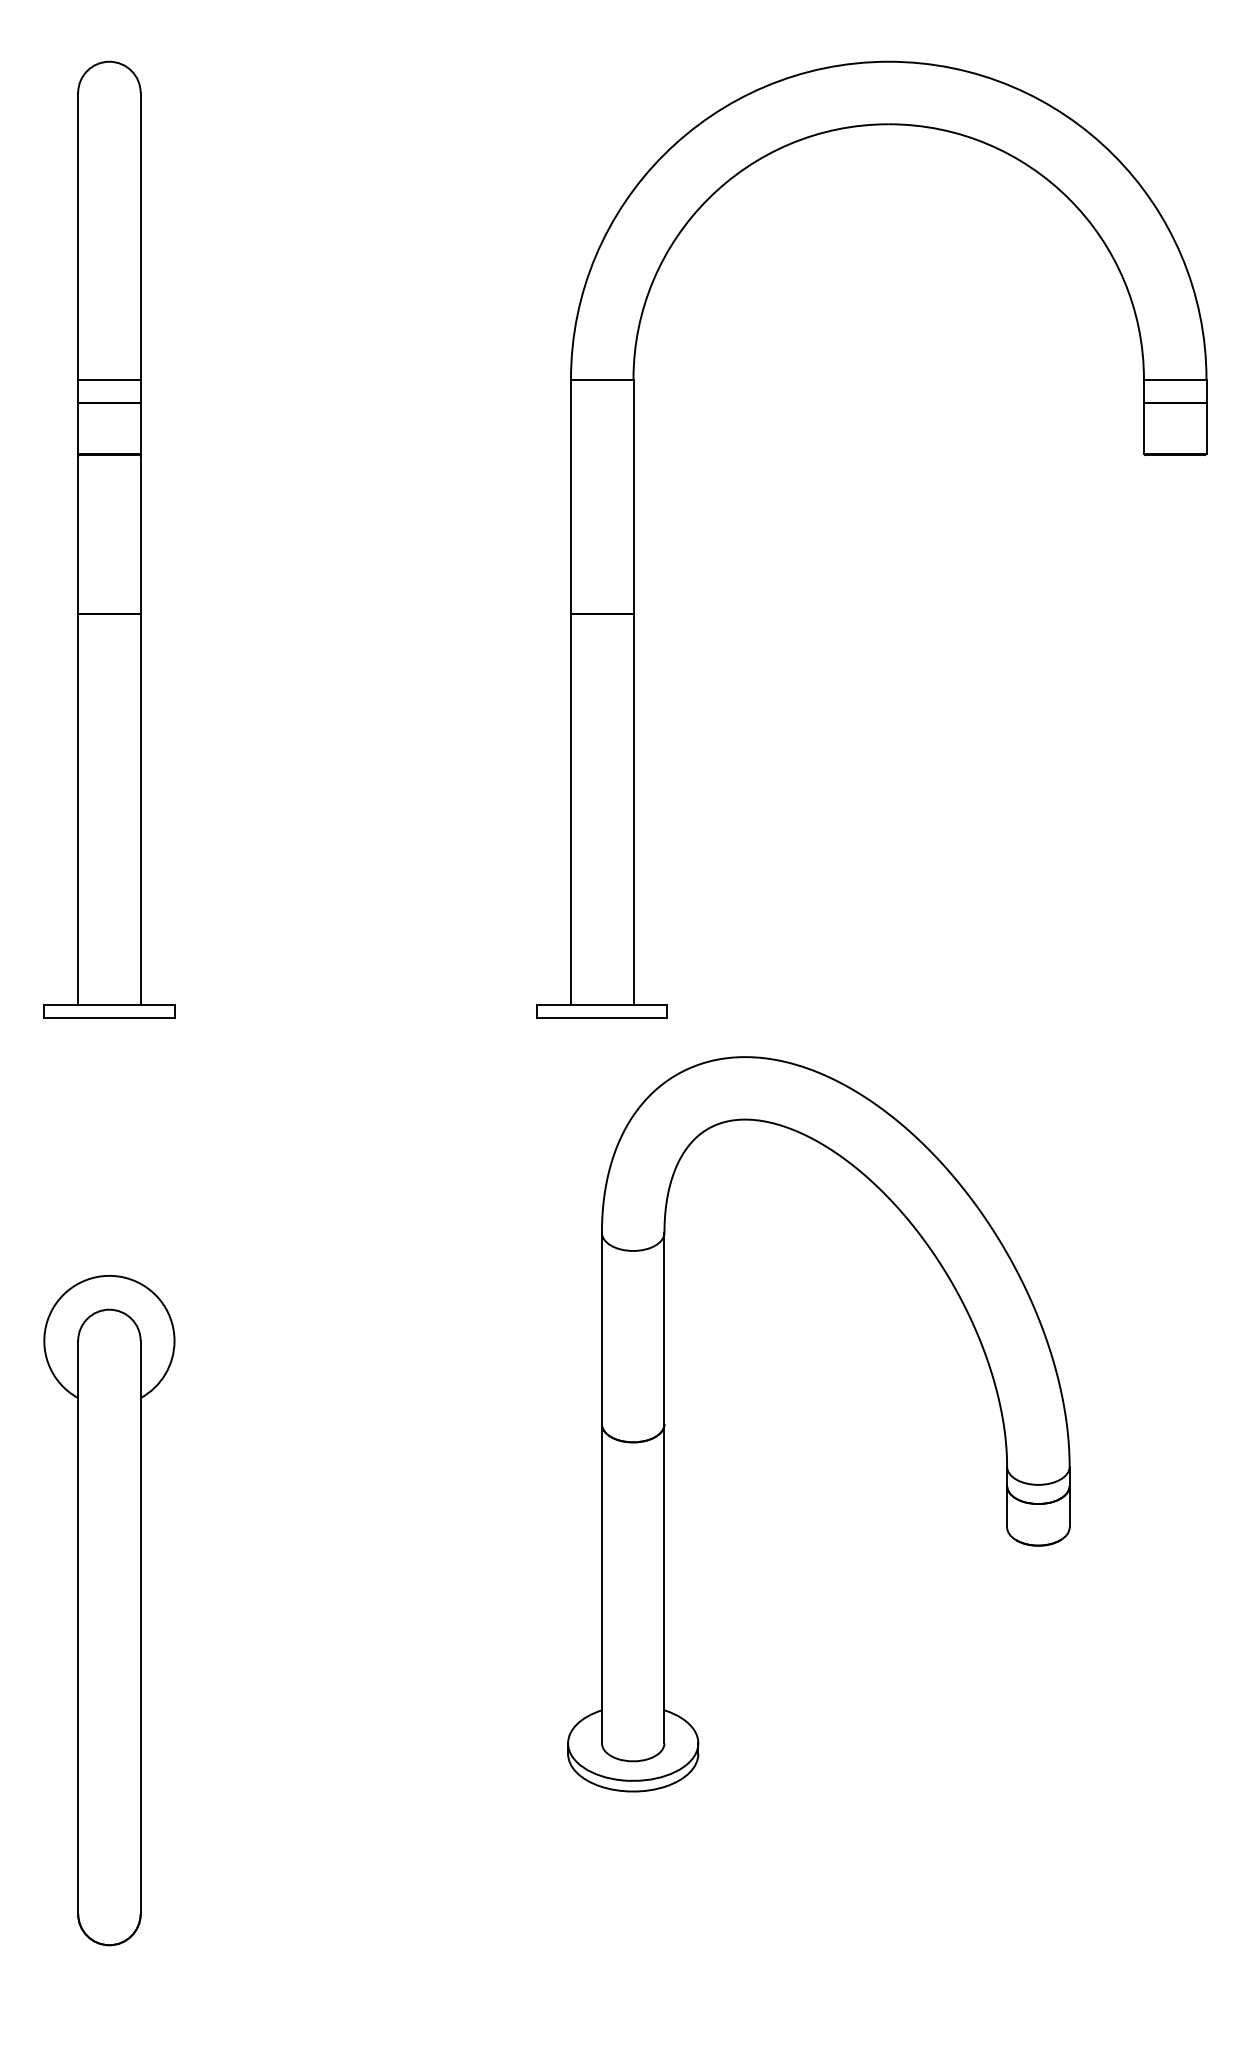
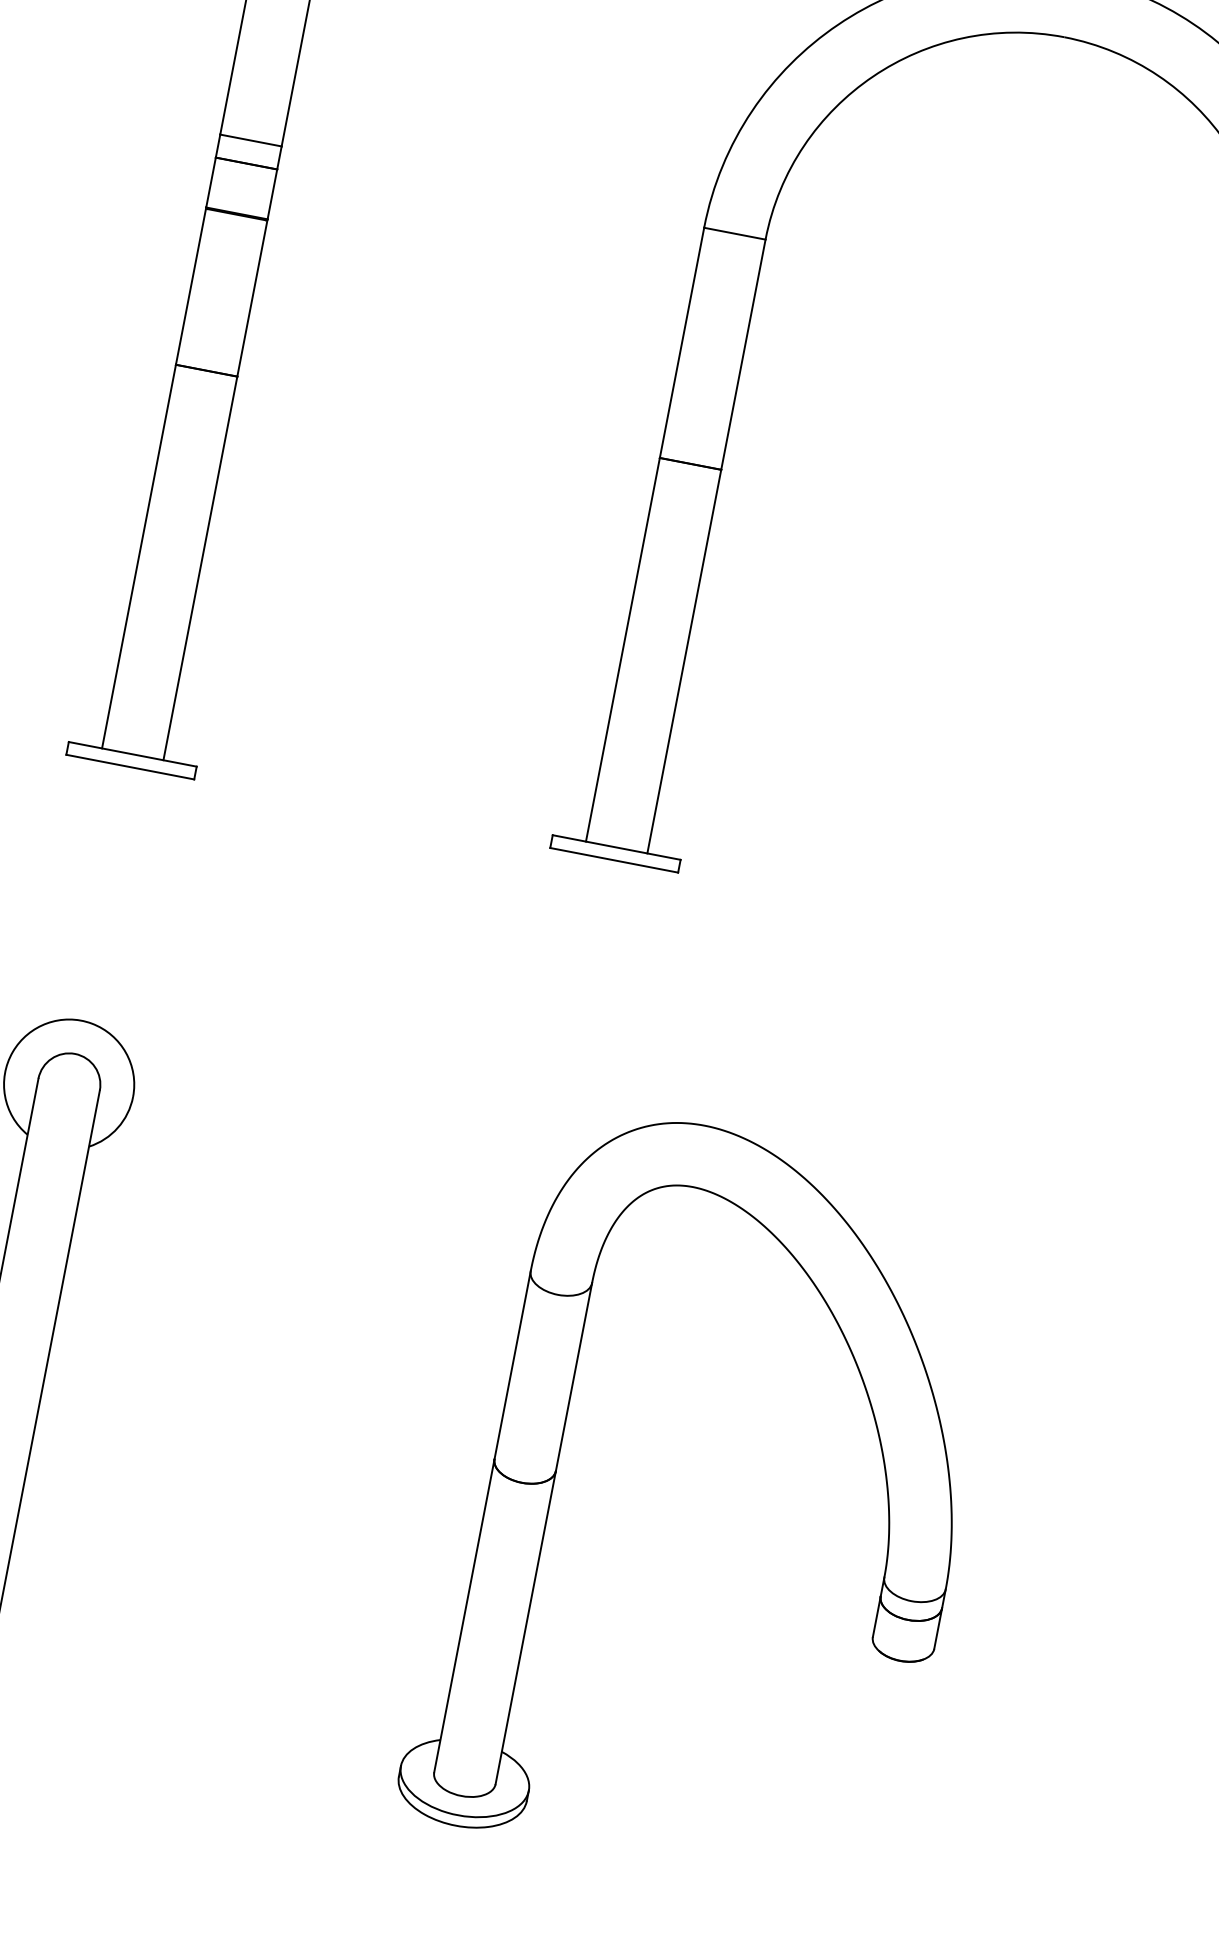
part: (665, 1424) -> (556, 1471), moved

